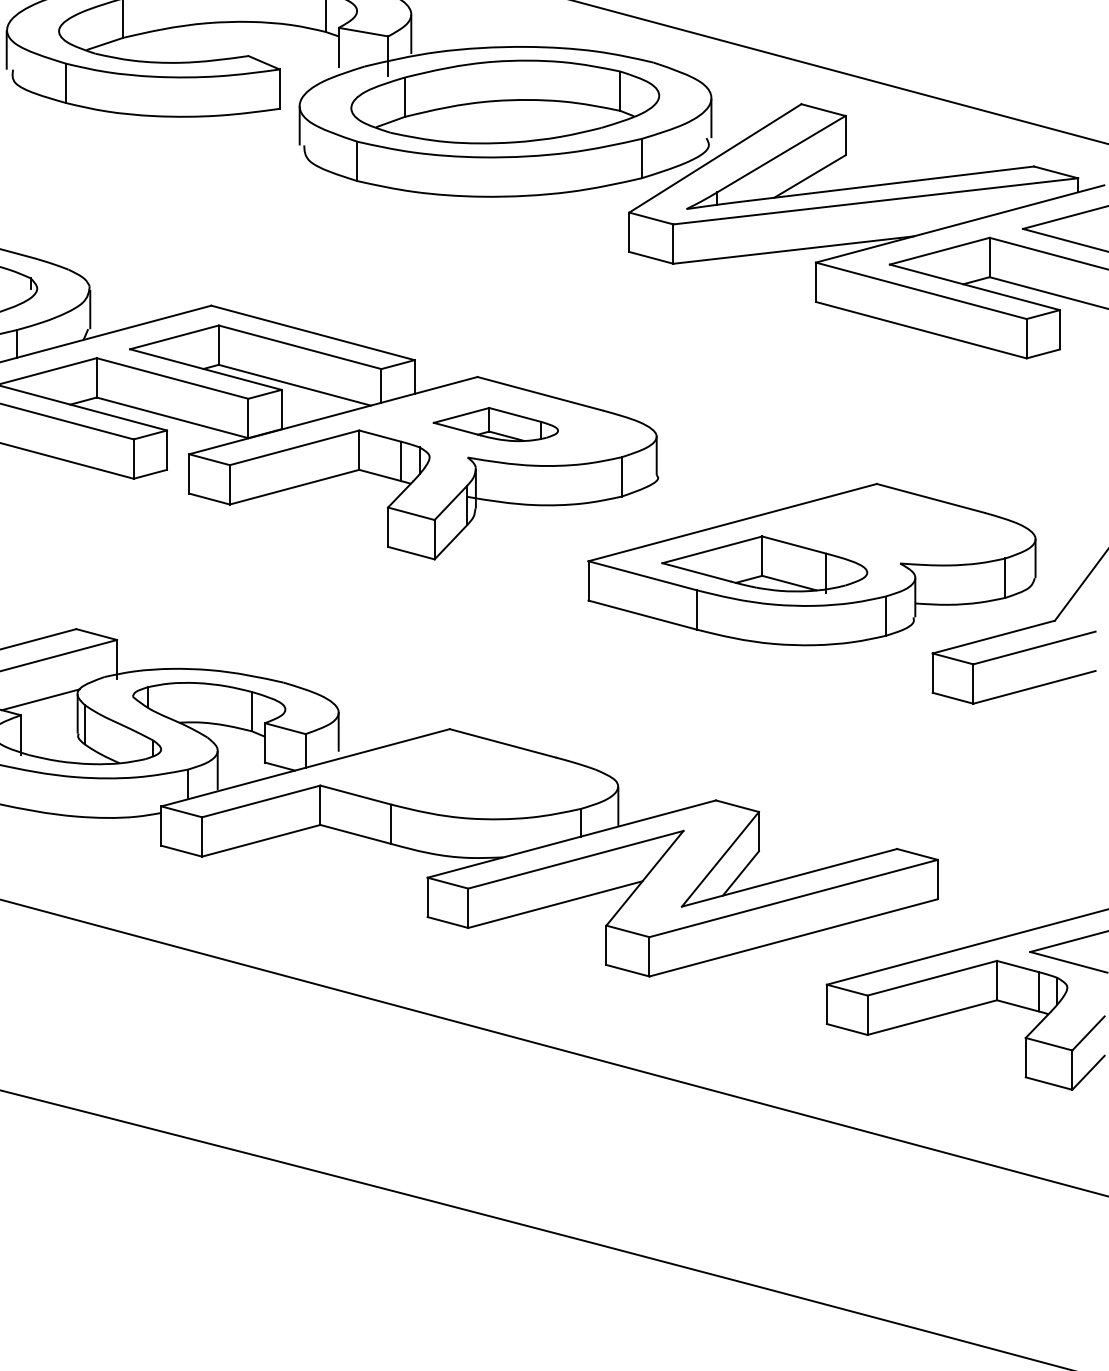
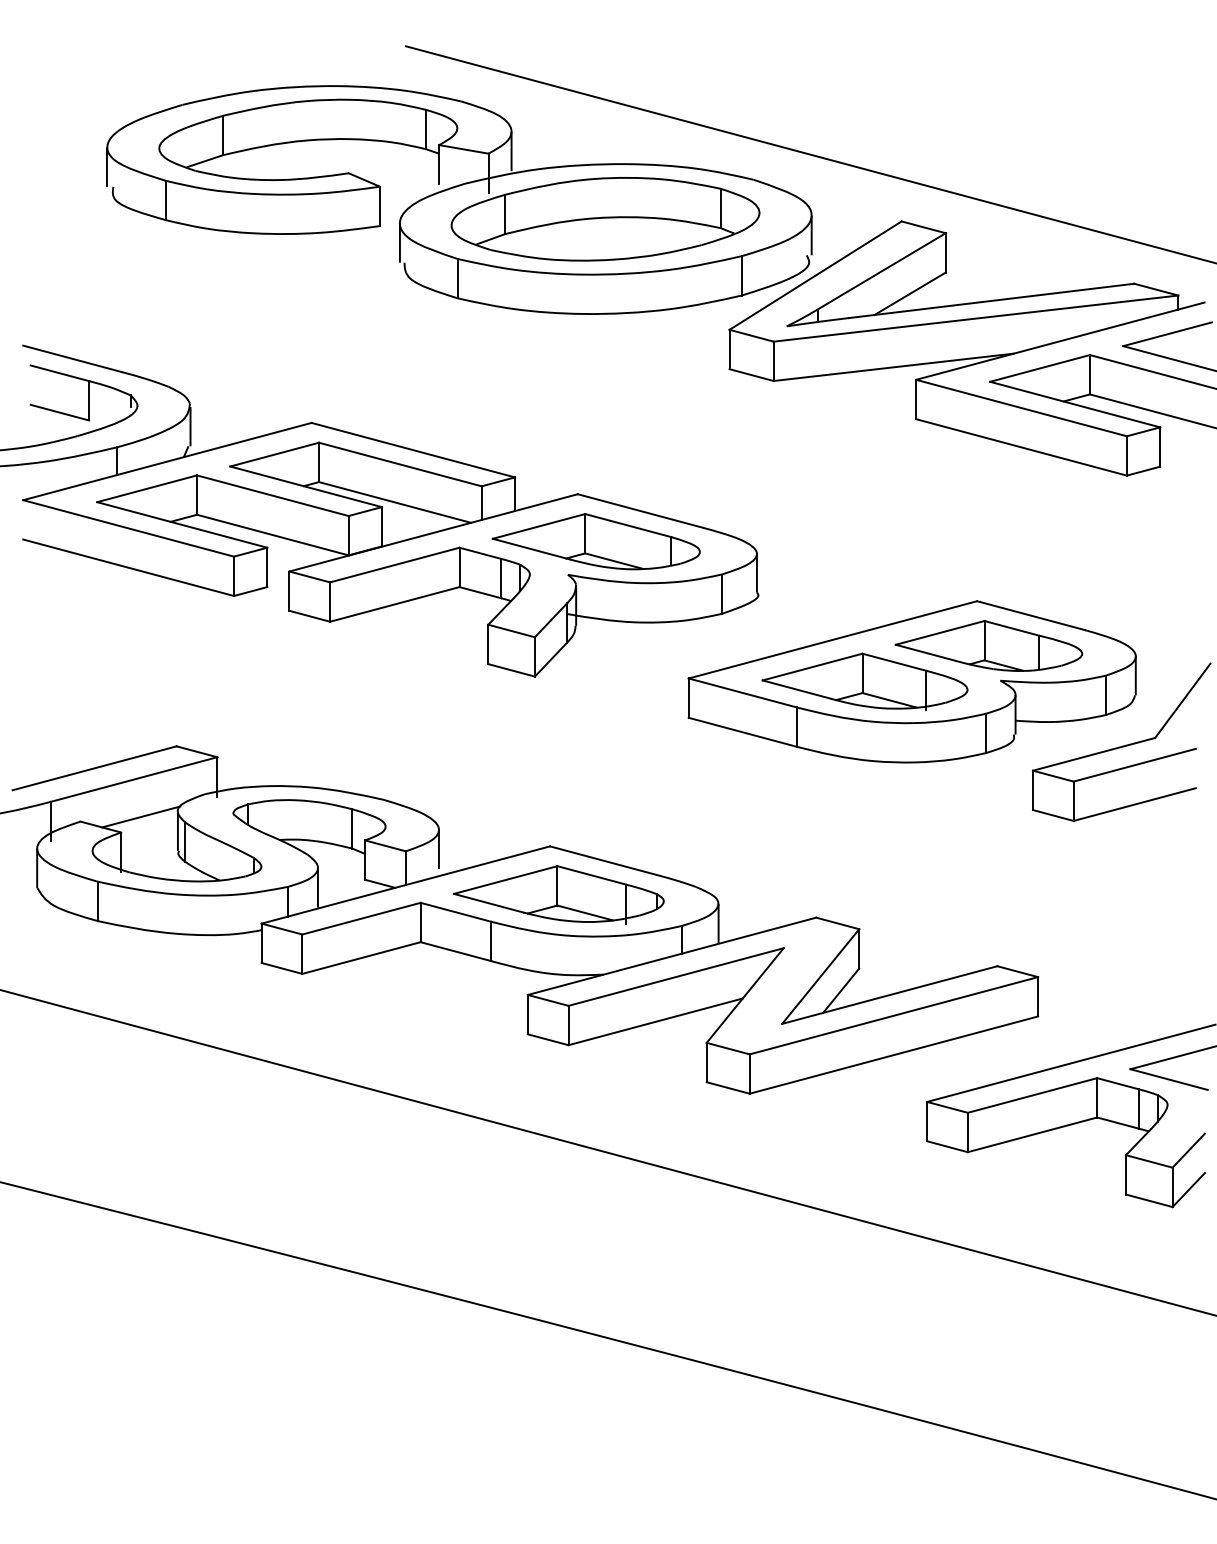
part: (495, 424) -> (595, 541), size x1.67
part: (888, 528) -> (988, 645), added
part: (458, 777) -> (558, 894), added

